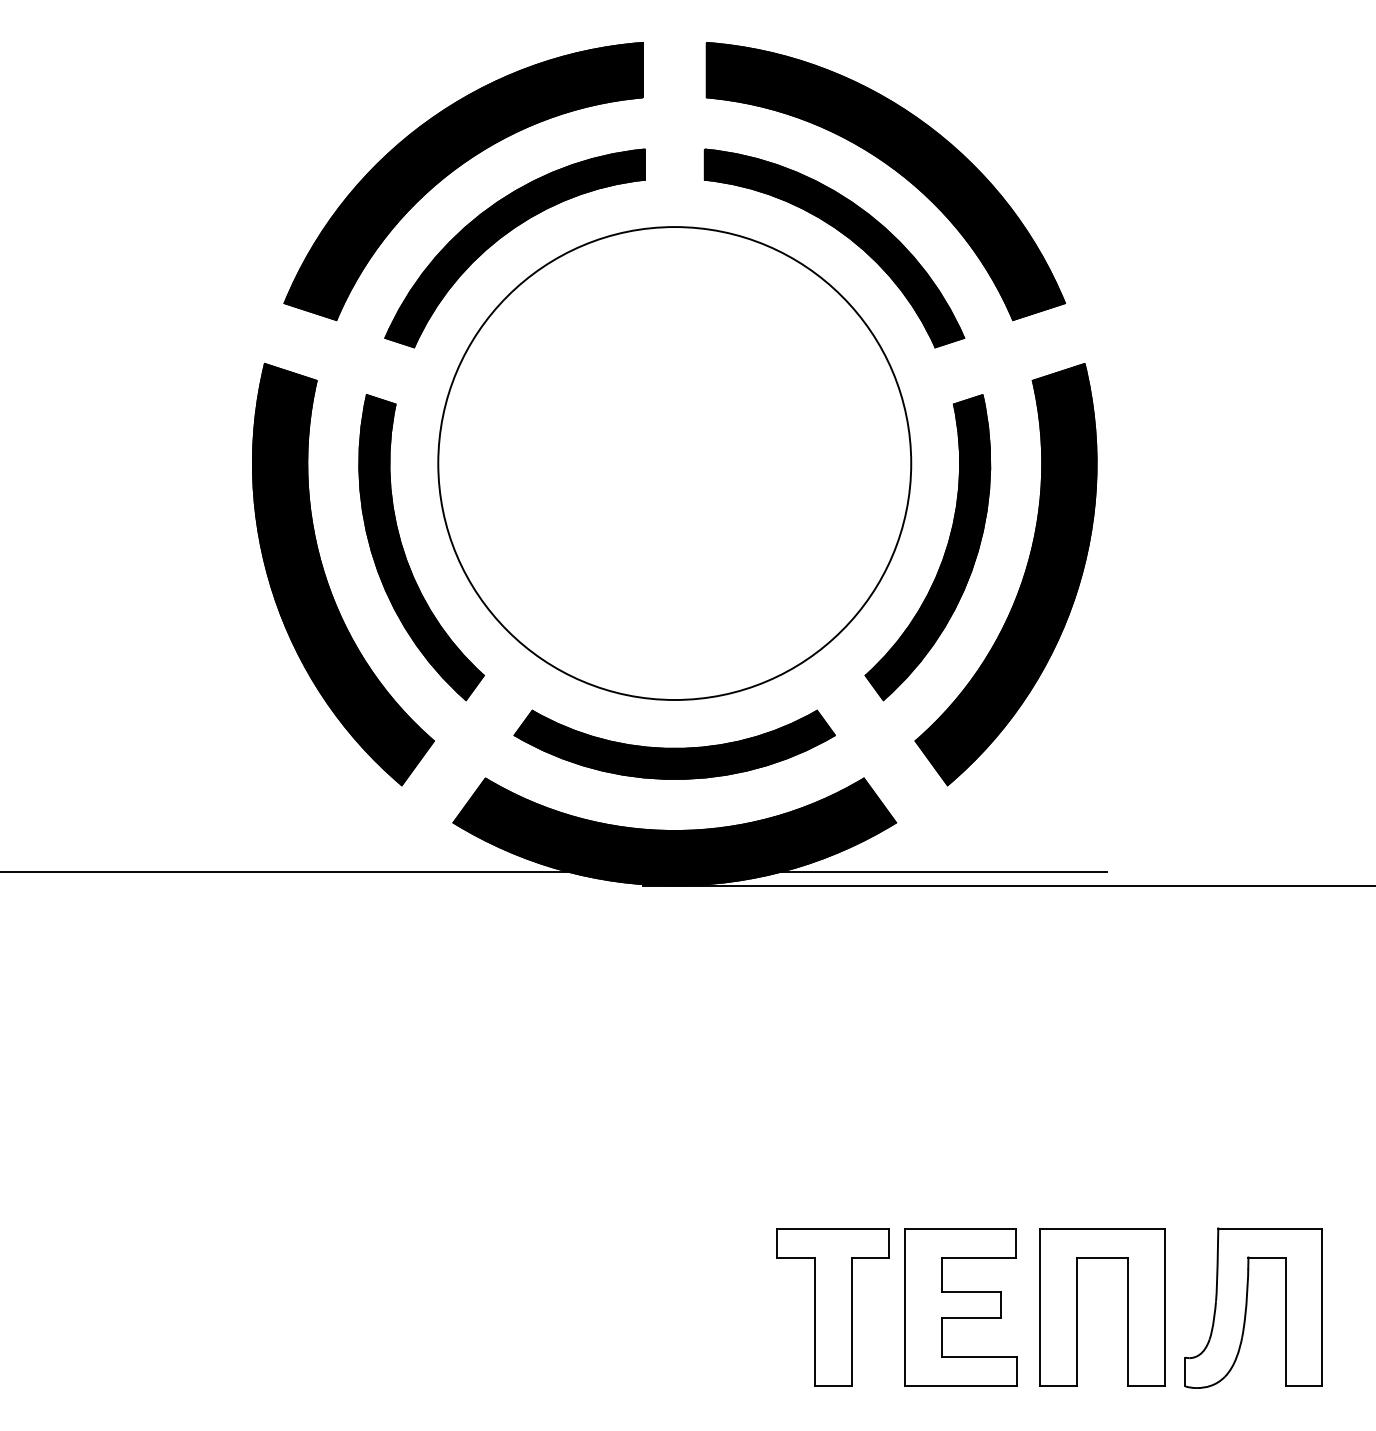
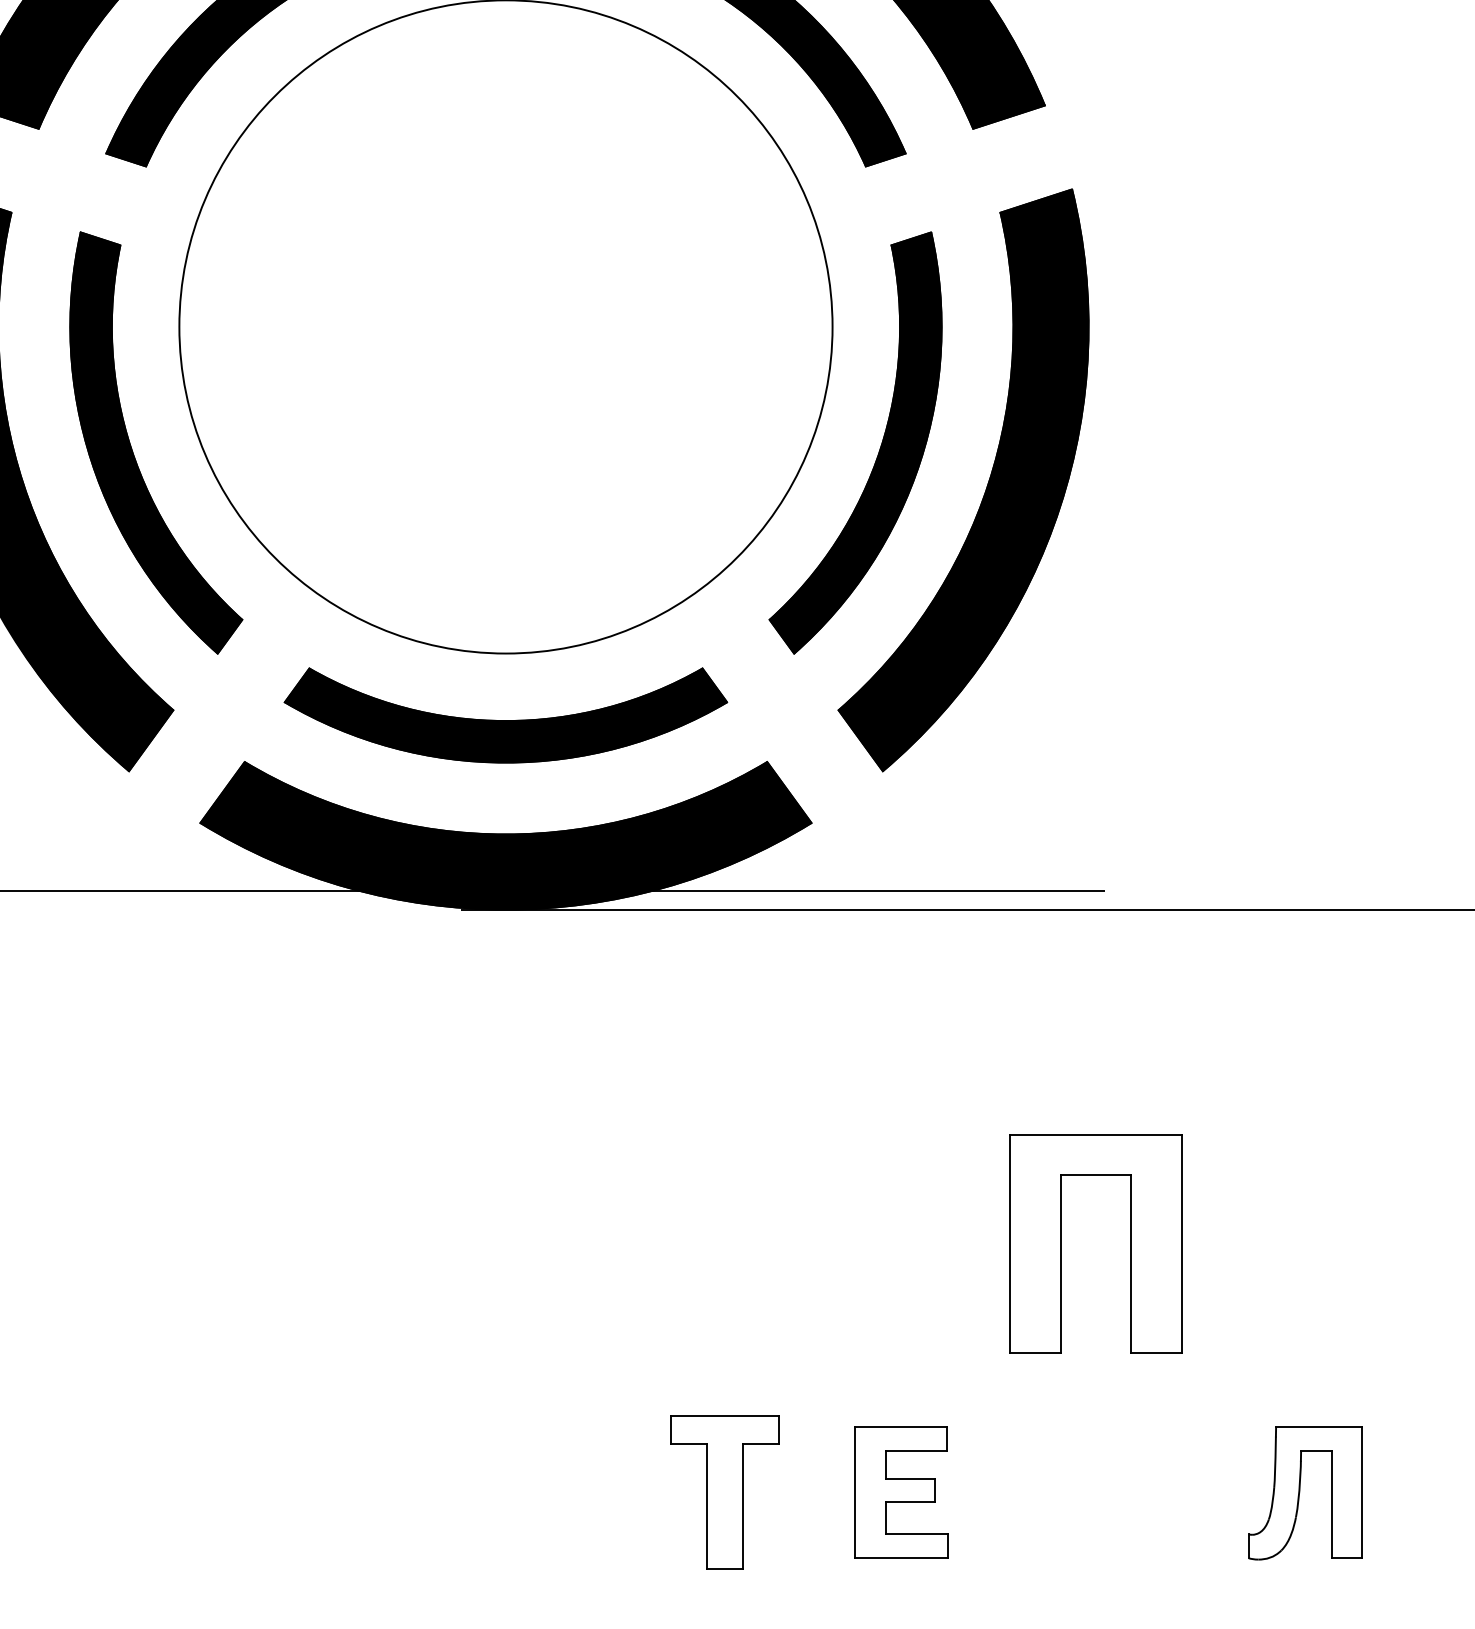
part: (832, 1307) -> (723, 1492), size x0.7
part: (960, 1307) -> (900, 1492), size x0.6
part: (1077, 1307) -> (1062, 1243), moved
part: (1253, 1307) -> (1305, 1492), size x0.6

